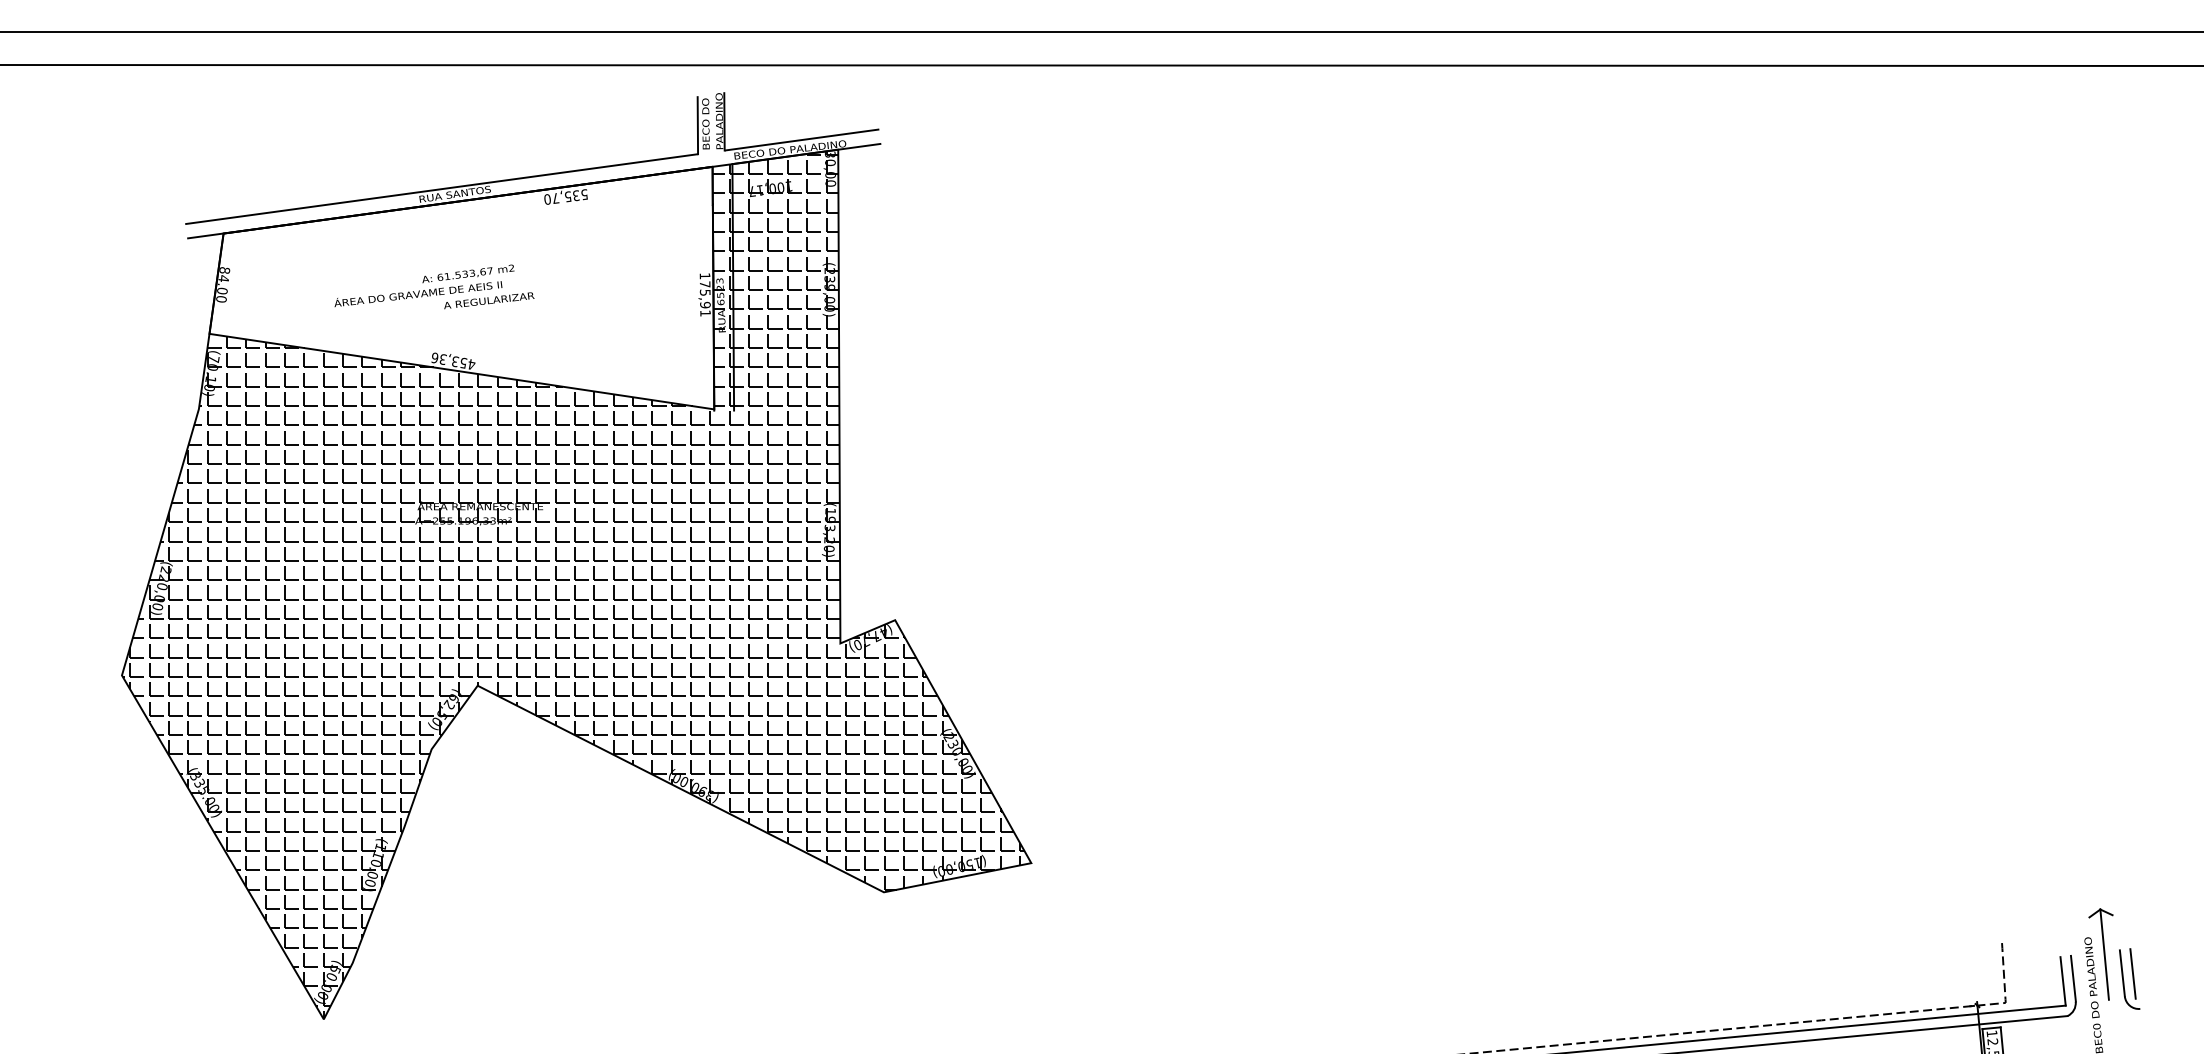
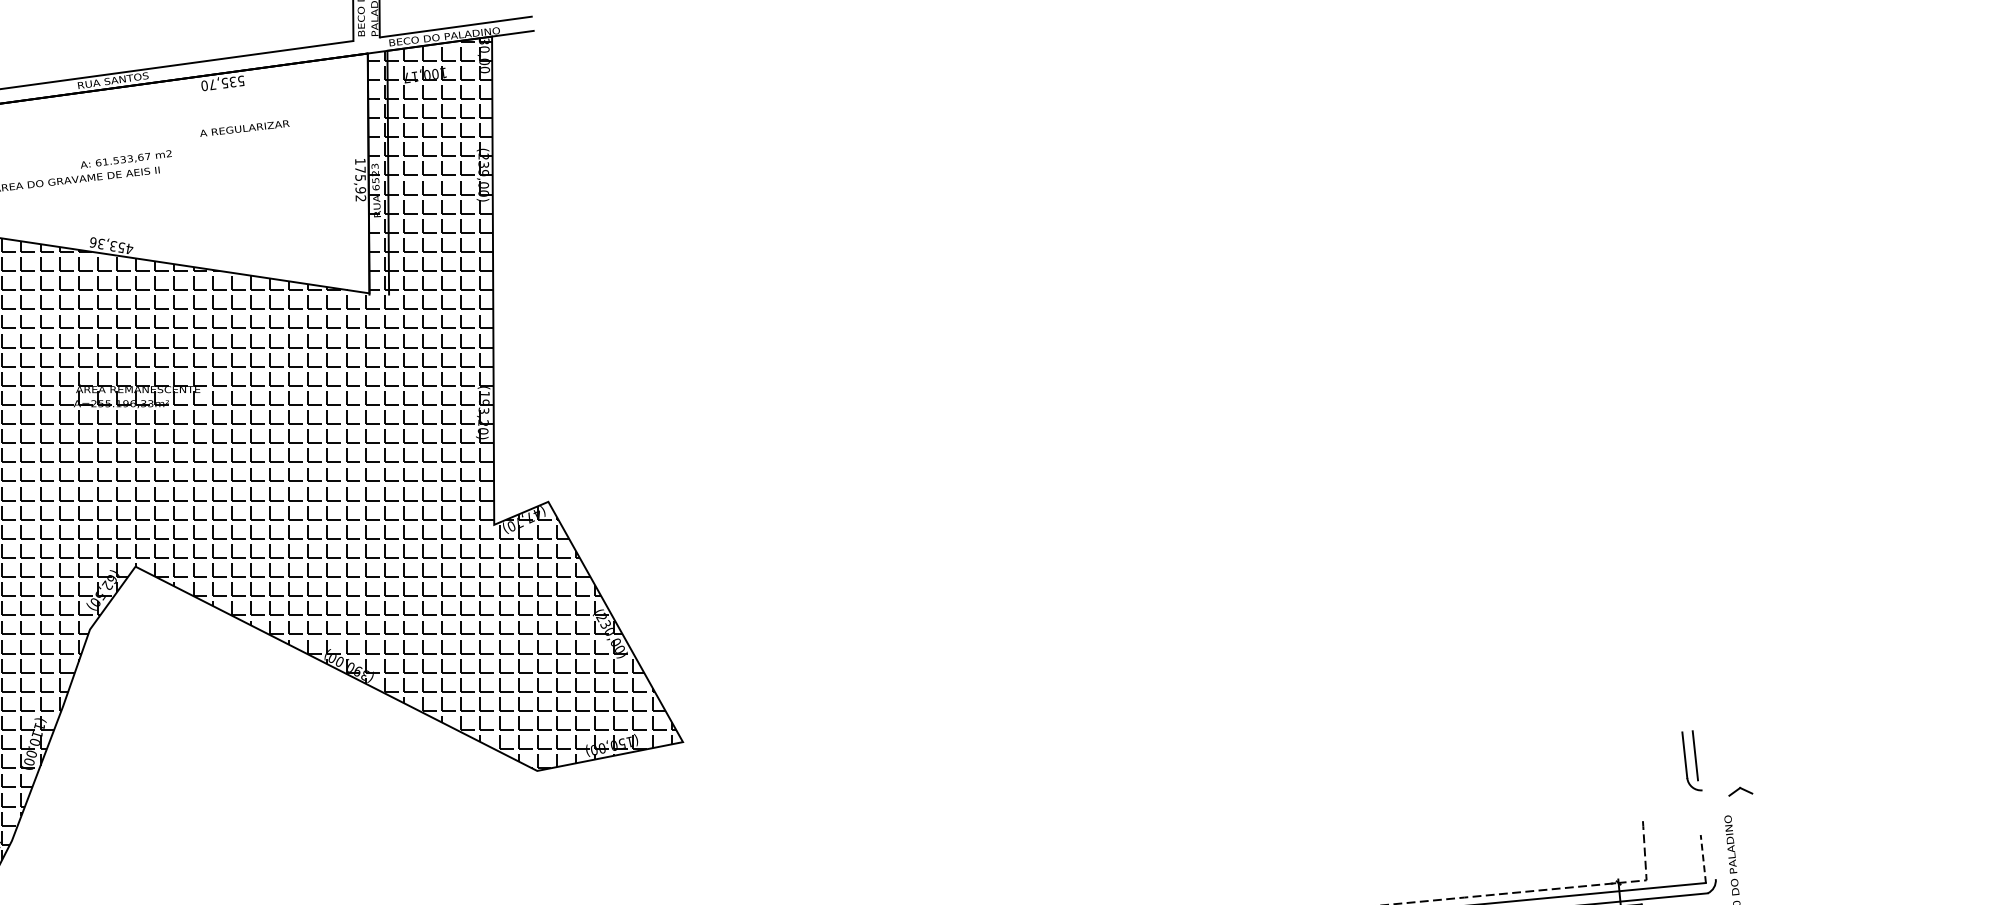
text: (489, 300) -> (245, 128), moved
text: (705, 313) -> (360, 198), 175,91 -> 175,92
line: (2104, 954) -> (1744, 832), removed
line: (2072, 978) -> (1712, 856), removed
part: (2129, 978) -> (1691, 760), moved
line: (2063, 980) -> (1703, 858), solid -> dashed

